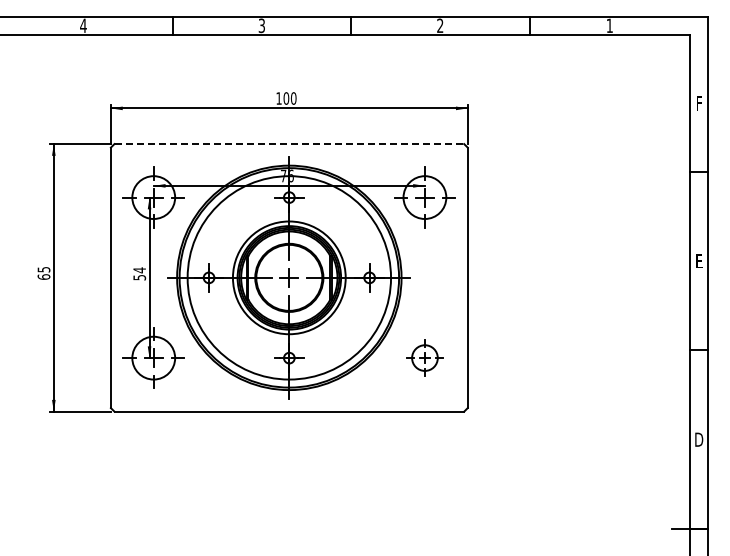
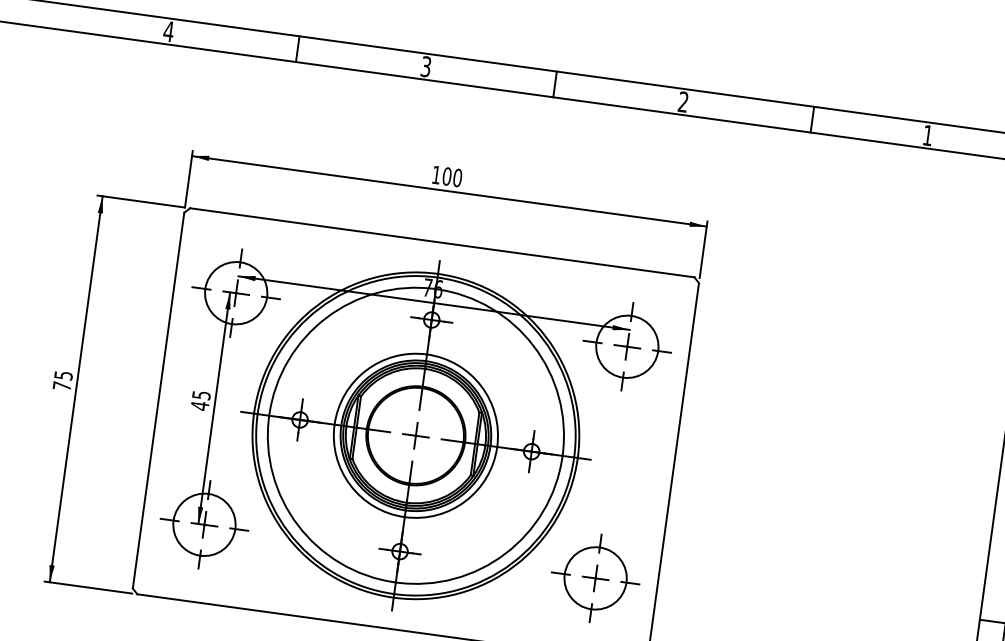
line: (289, 144) -> (442, 243), dashed -> solid
text: (139, 273) -> (200, 399), 54 -> 45
text: (43, 276) -> (61, 385), 65 -> 75
part: (424, 357) -> (595, 577), size x1.67

